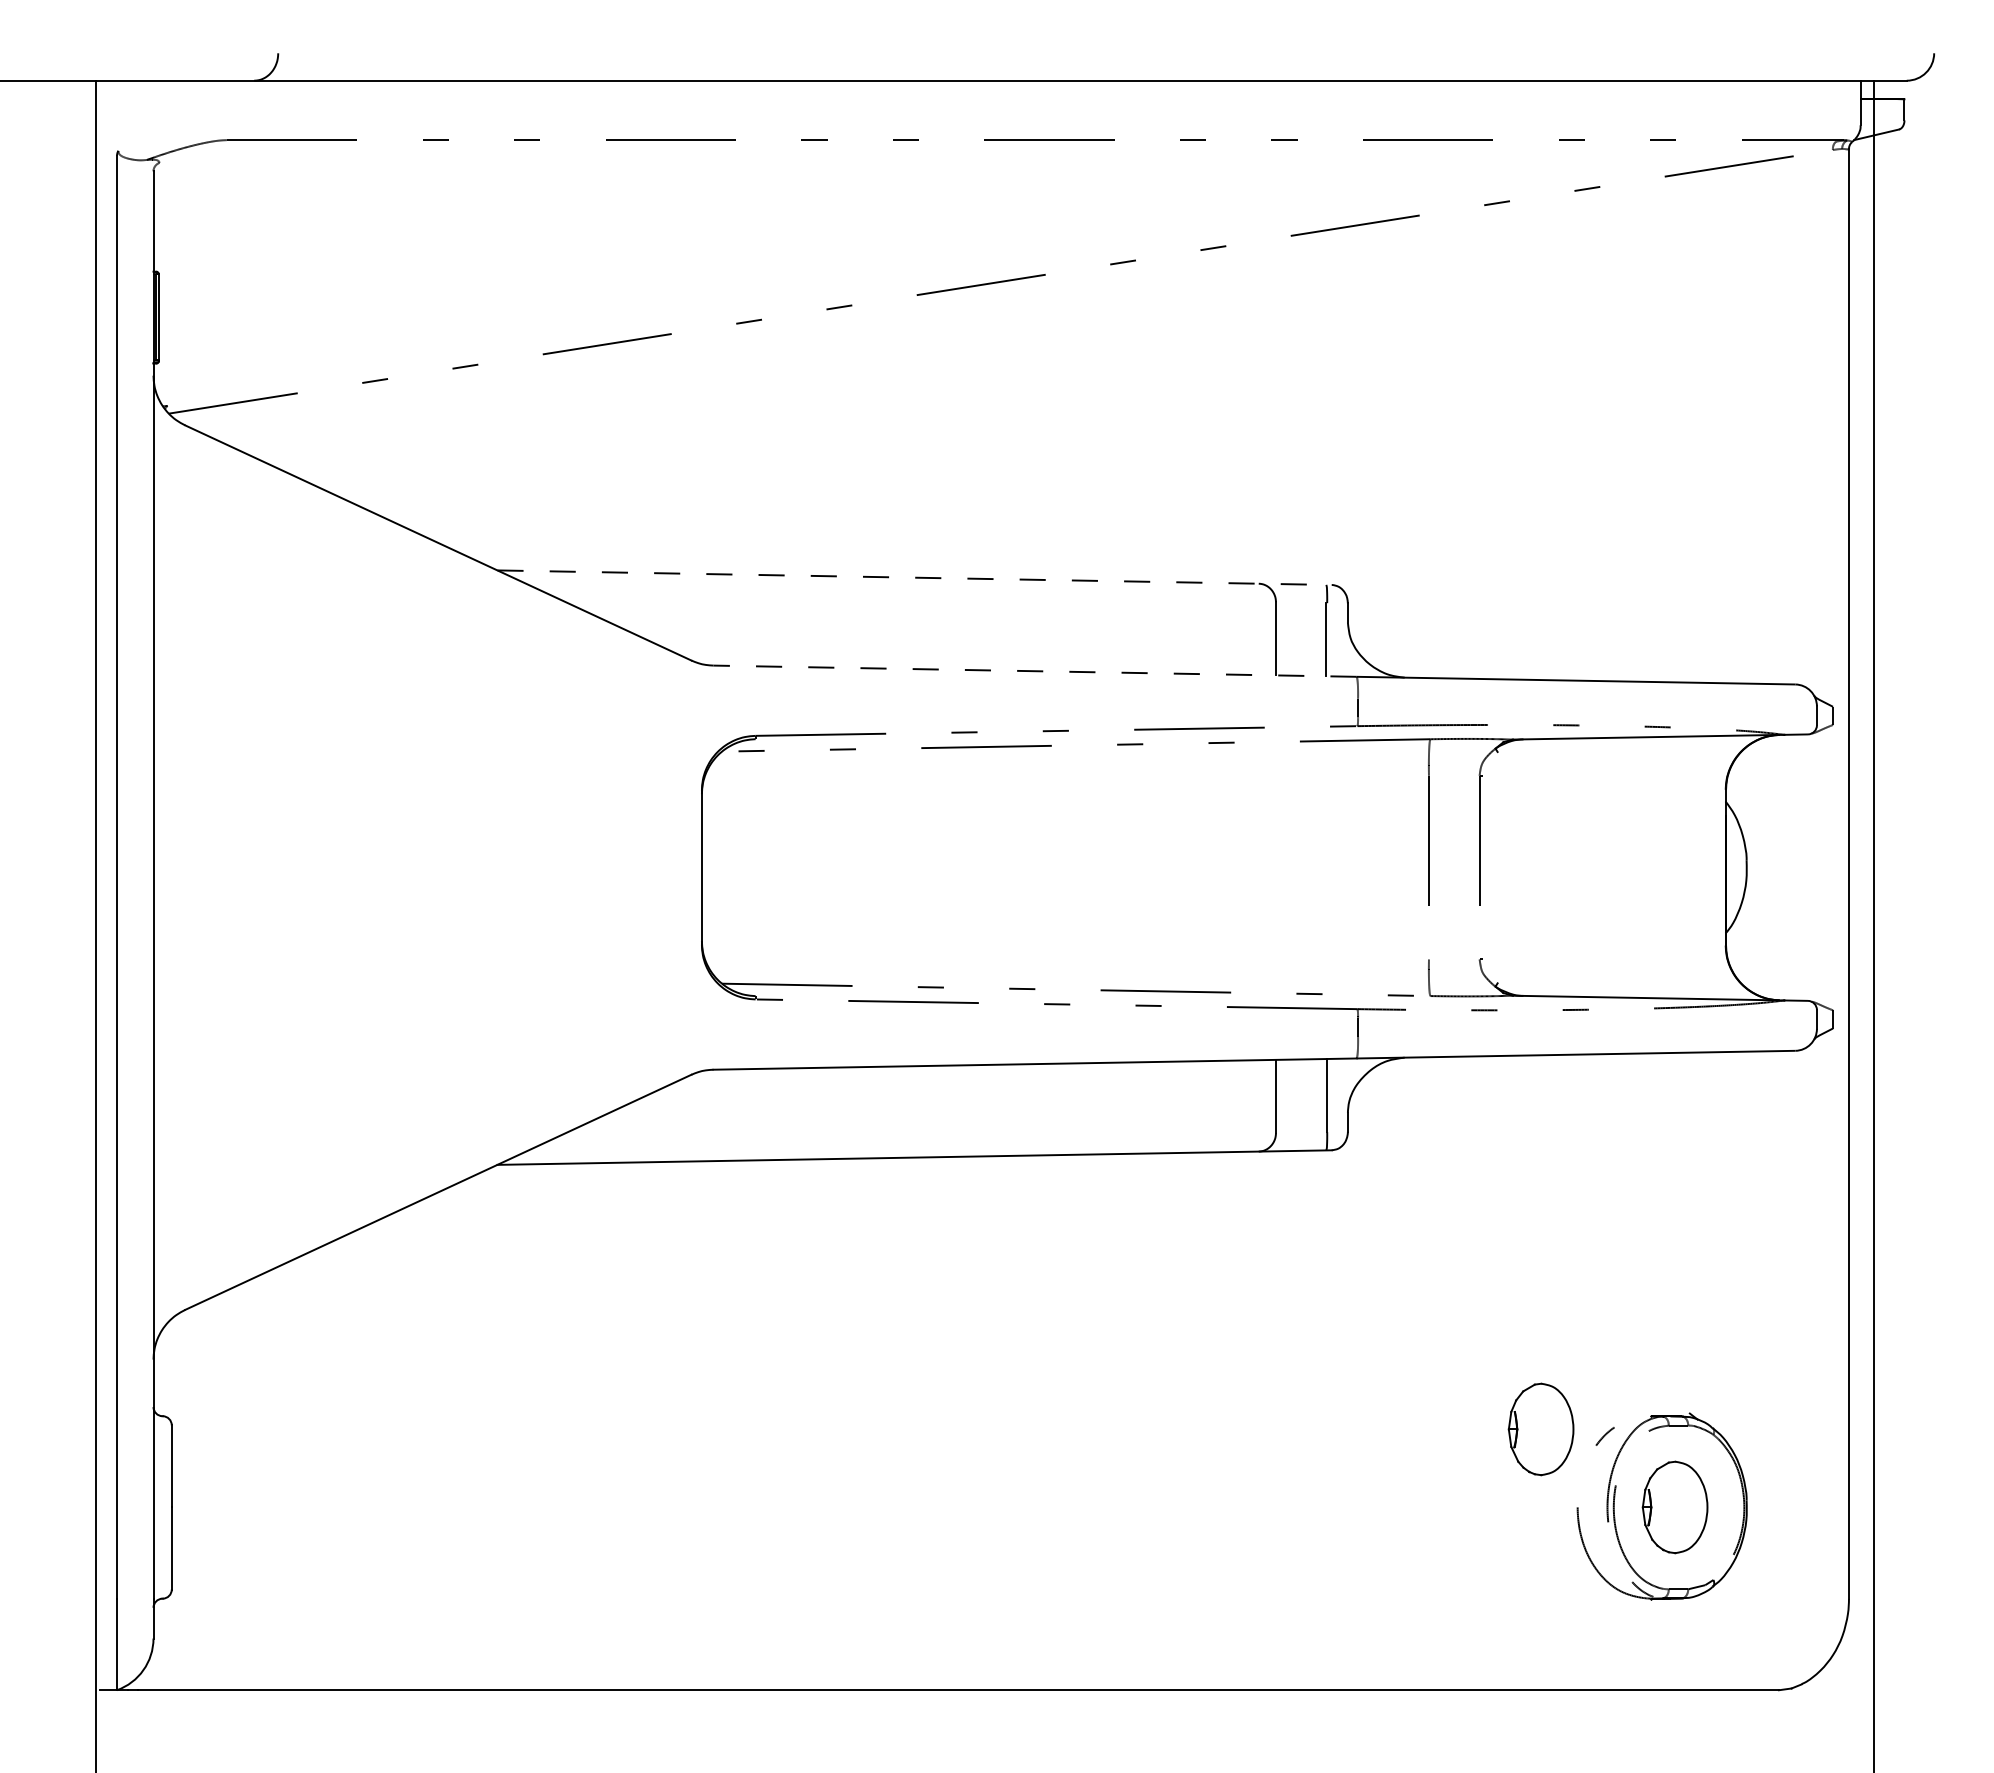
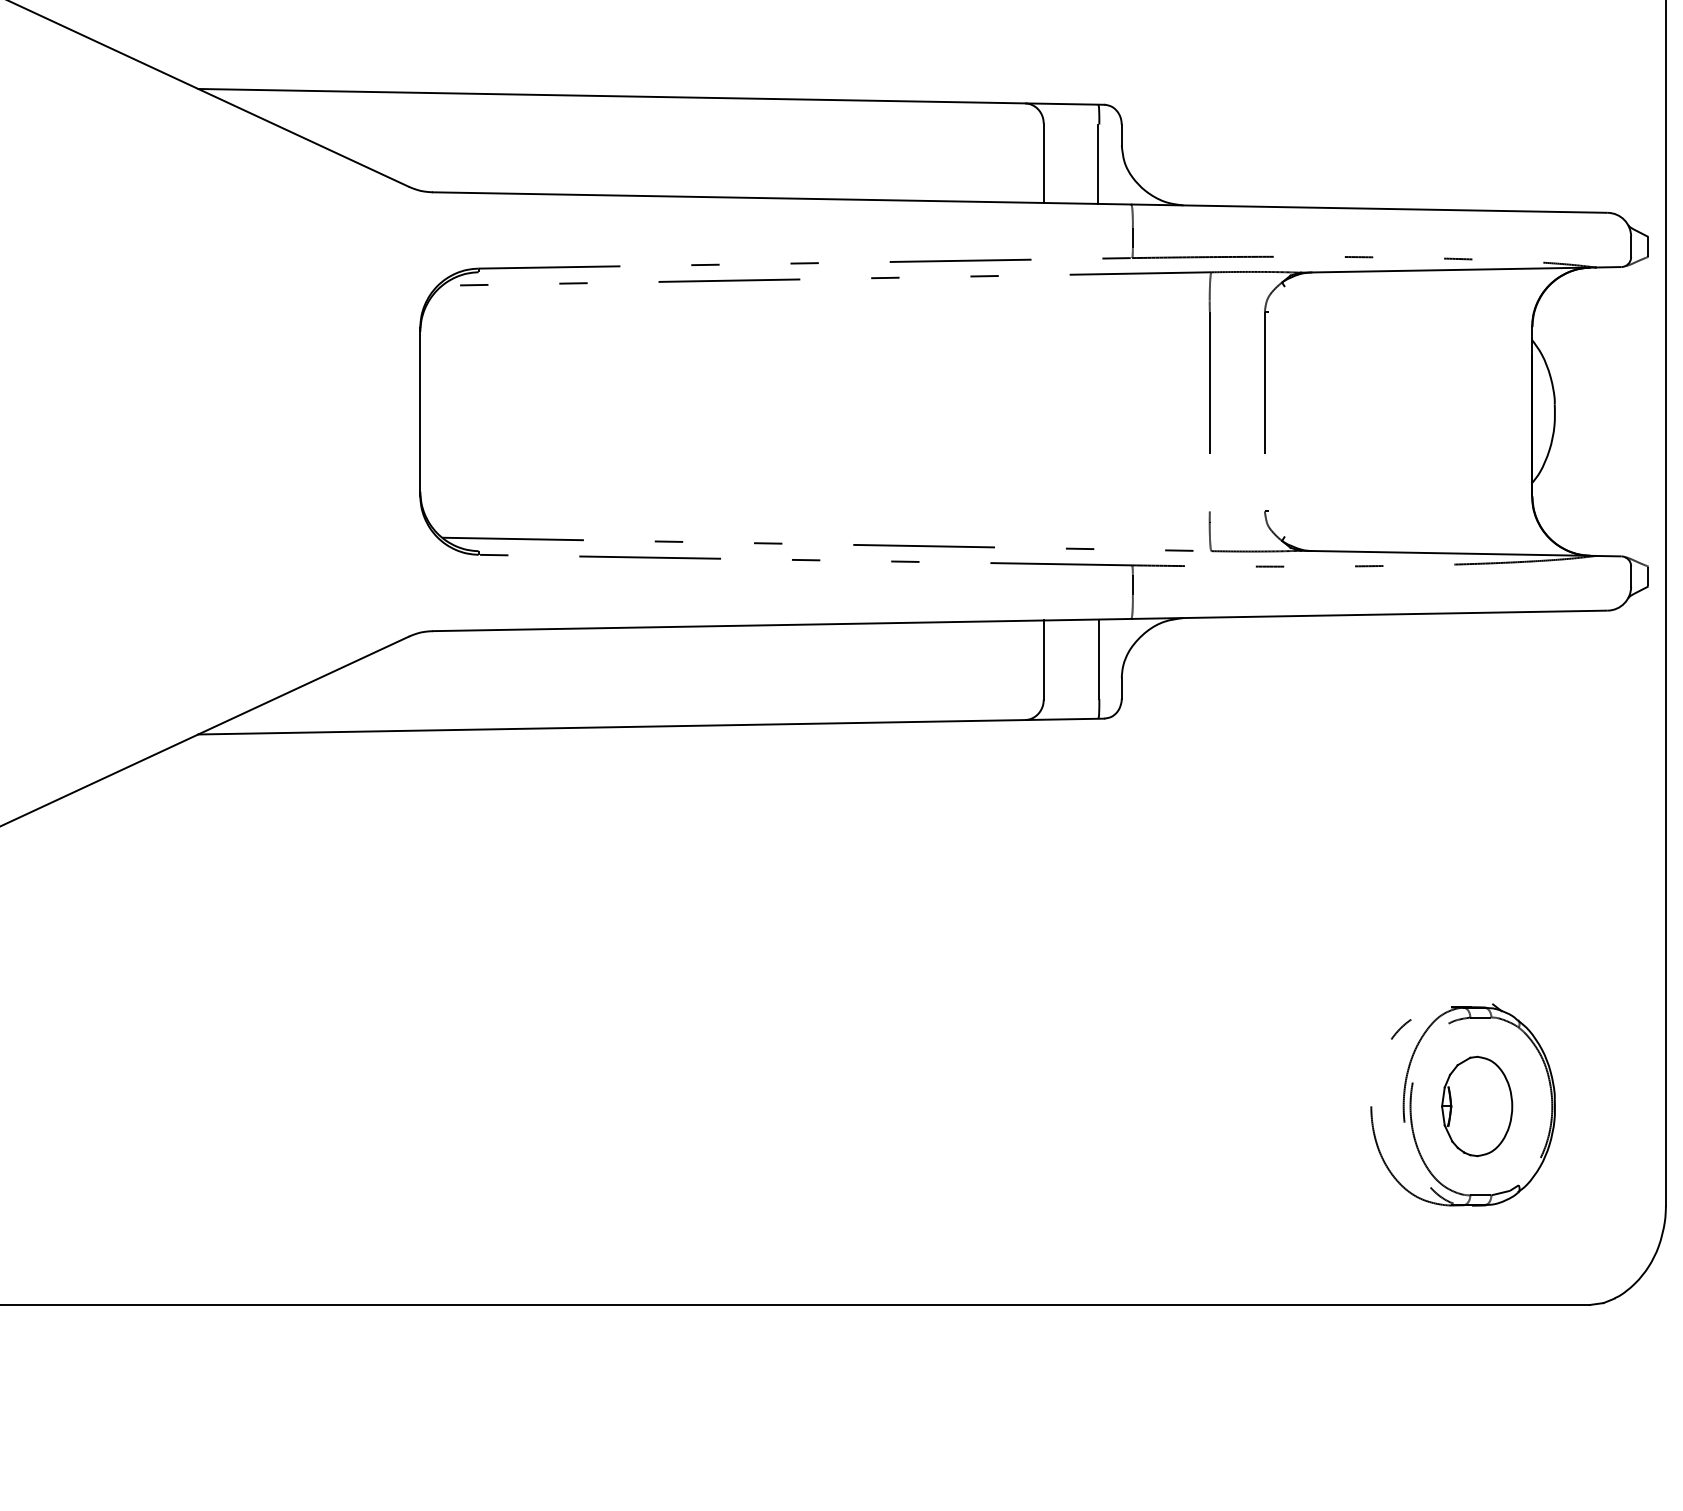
line: (915, 577) -> (652, 96), dashed -> solid
line: (1035, 671) -> (782, 198), dashed -> solid
part: (1540, 1429) -> (1330, 1021), removed

